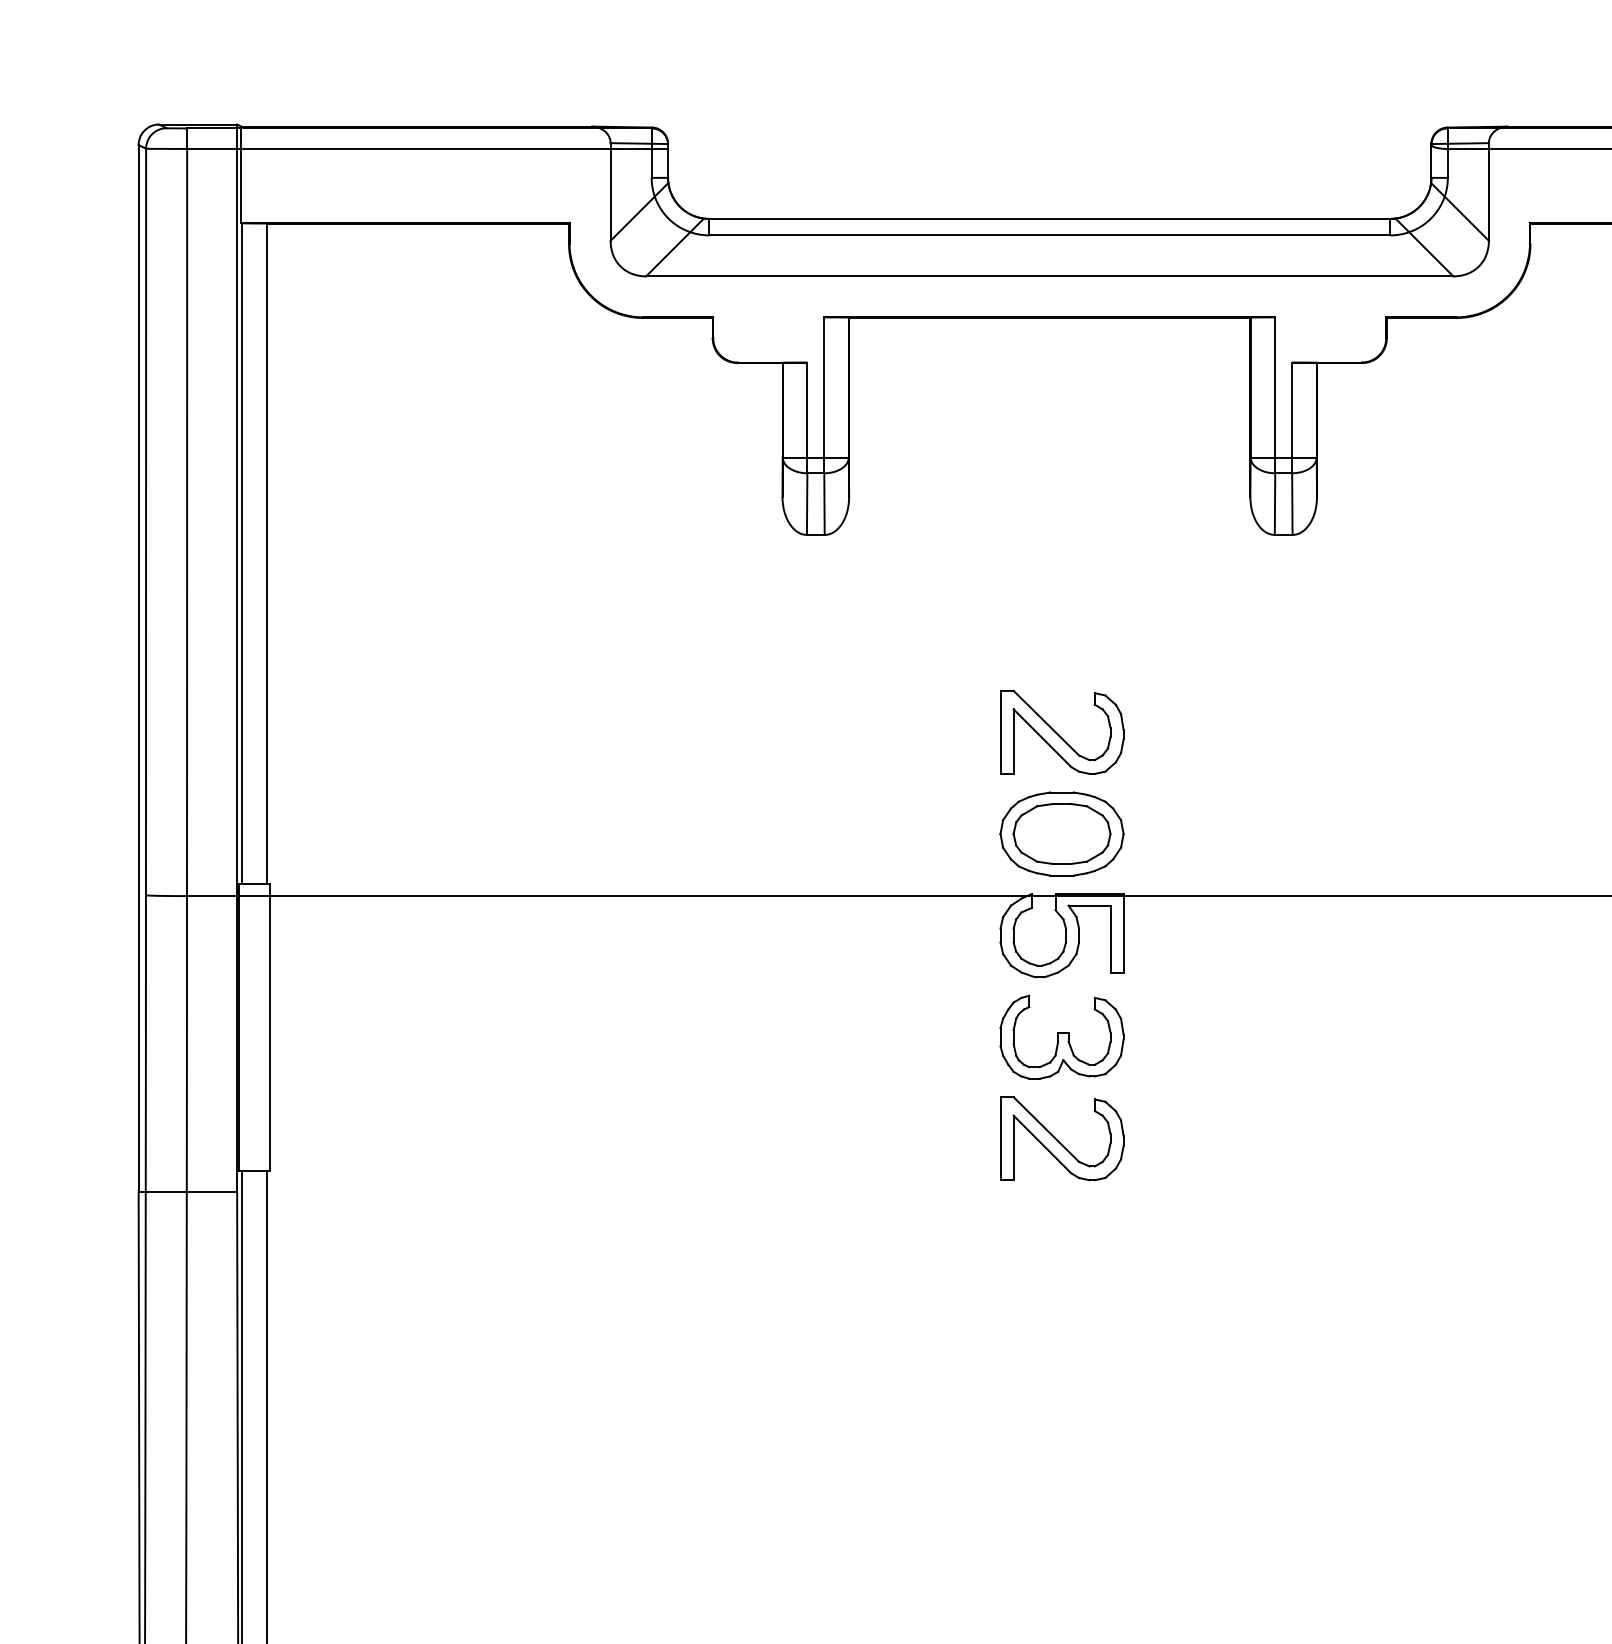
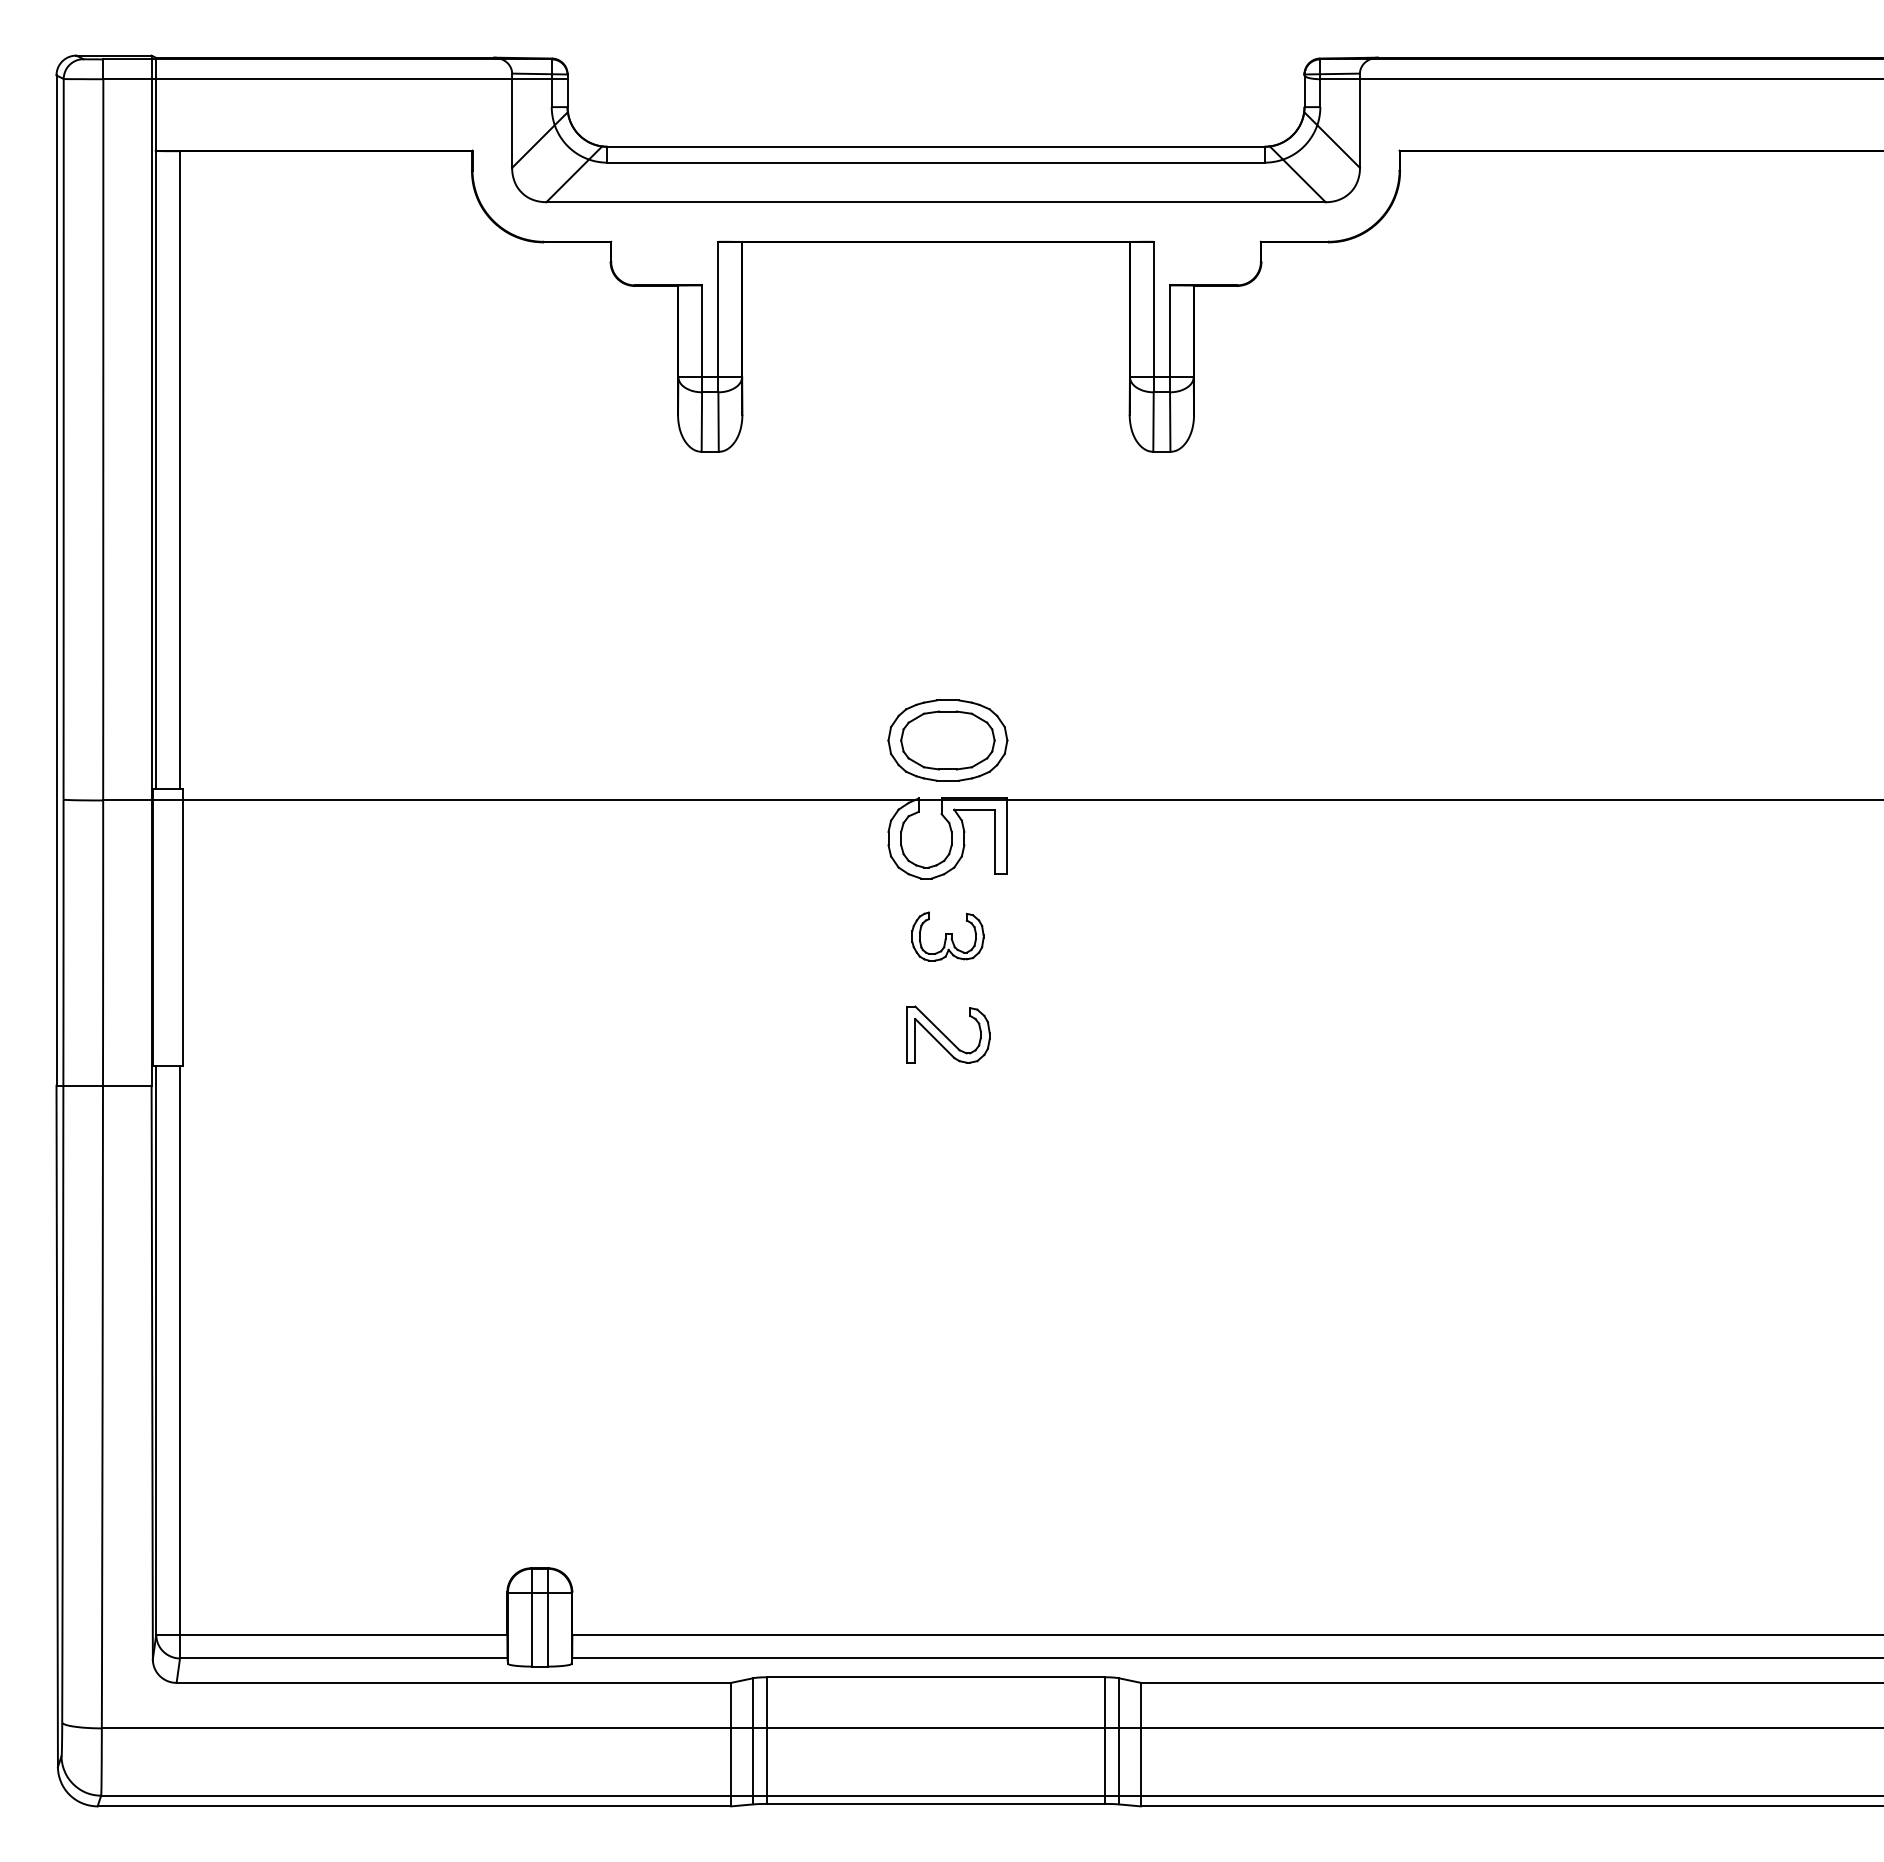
part: (1062, 732) -> (948, 642), removed
part: (1061, 1037) -> (947, 936), size x0.6
part: (1062, 1138) -> (948, 1034), size x0.7

